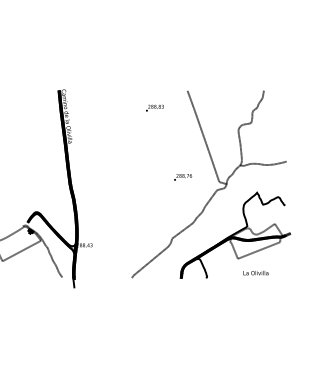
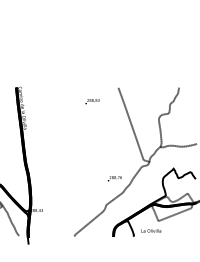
text: (182, 177) -> (114, 178), moved
text: (255, 273) -> (150, 231), moved

